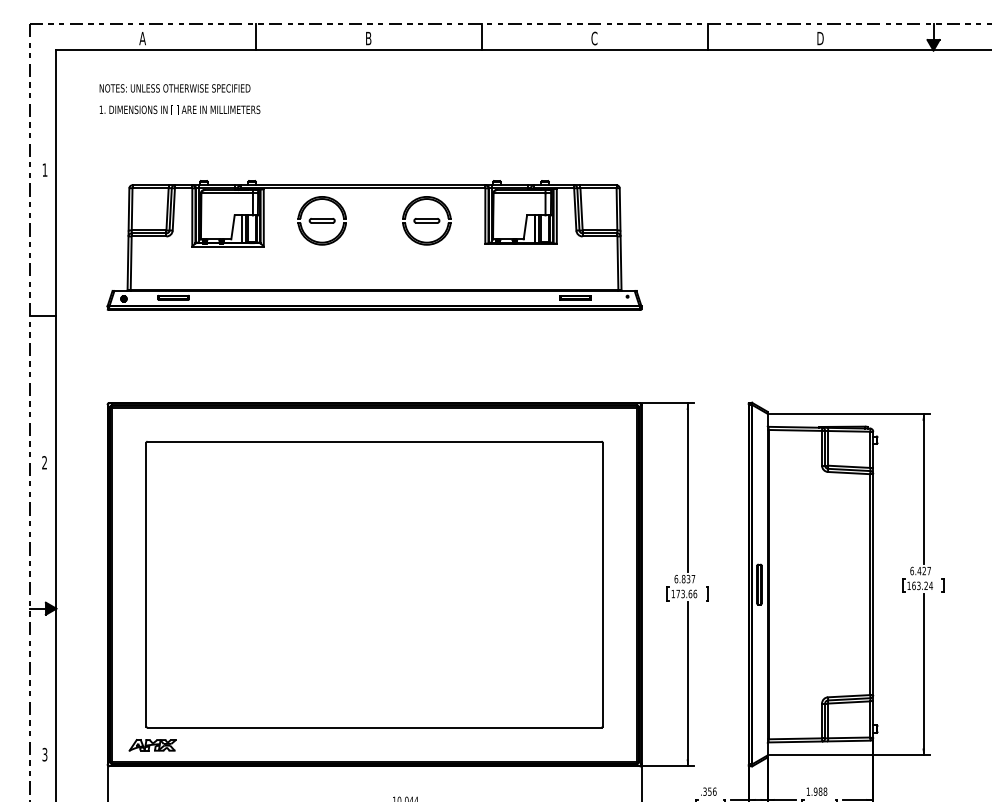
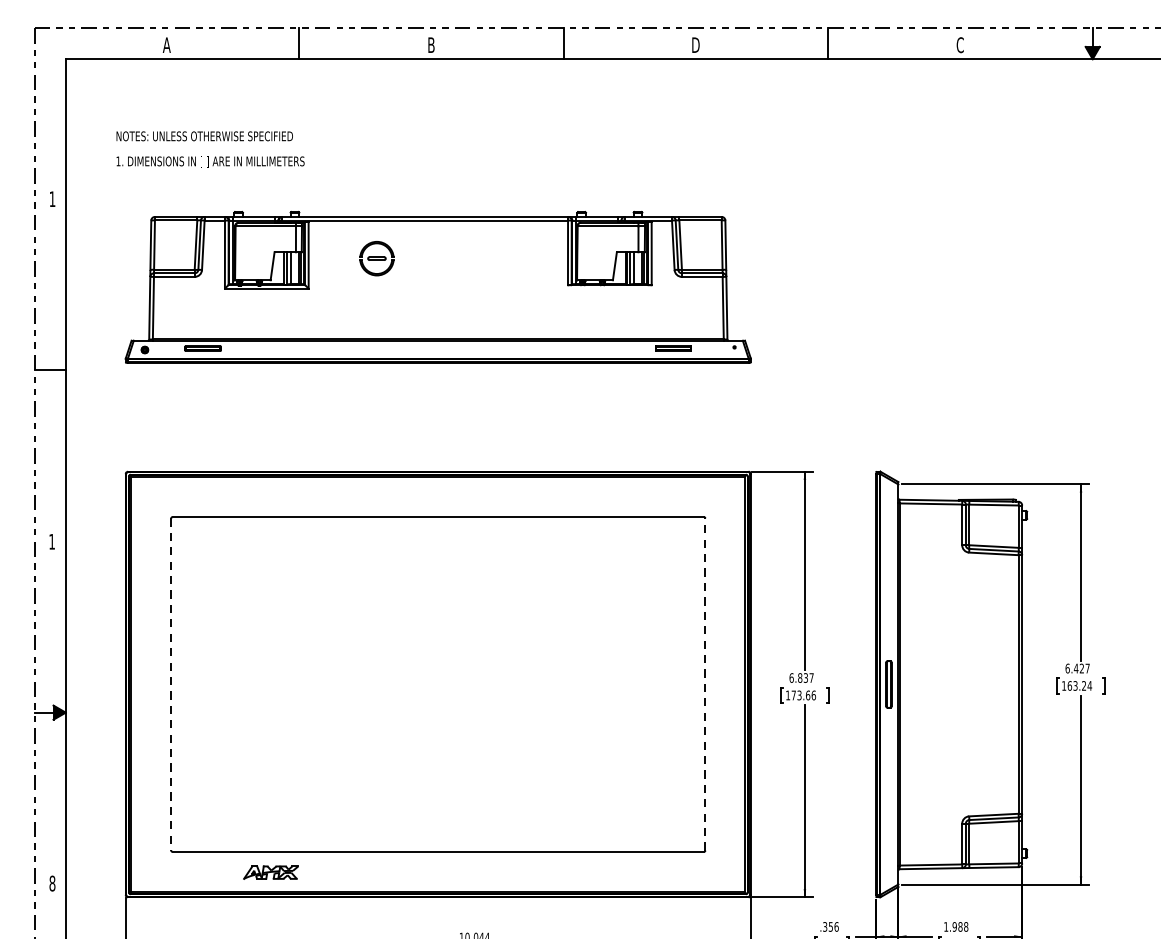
text: (594, 38) -> (695, 45), C -> D
text: (820, 38) -> (960, 45), D -> C
text: (179, 99) -> (209, 149), moved
part: (321, 220) -> (376, 258), size x0.6
part: (426, 220) -> (499, 258), removed
text: (44, 462) -> (51, 541), 2 -> 1
line: (146, 584) -> (171, 684), solid -> dashed
line: (602, 584) -> (705, 684), solid -> dashed
part: (152, 745) -> (270, 872), moved
text: (44, 754) -> (51, 883), 3 -> 8

